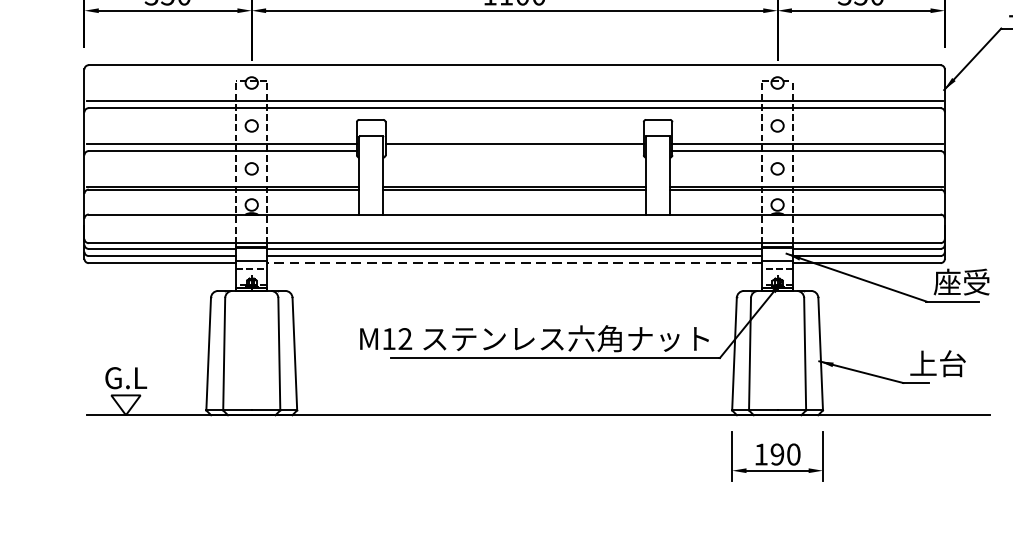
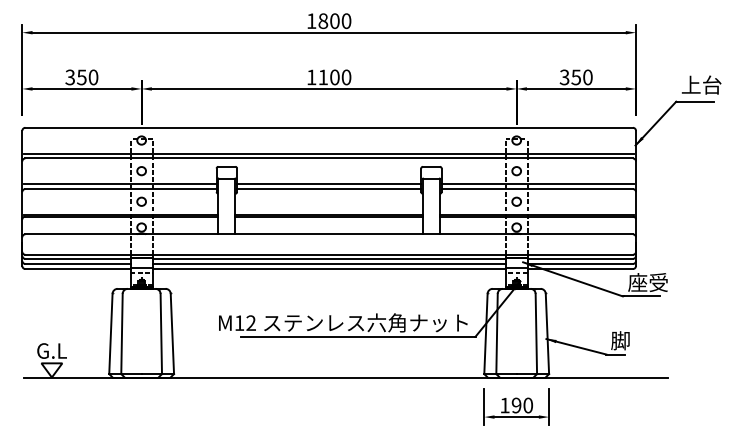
line: (515, 151) -> (329, 189), added
line: (513, 263) -> (328, 269), dashed -> solid
text: (937, 363) -> (630, 340), 上台 -> 脚

